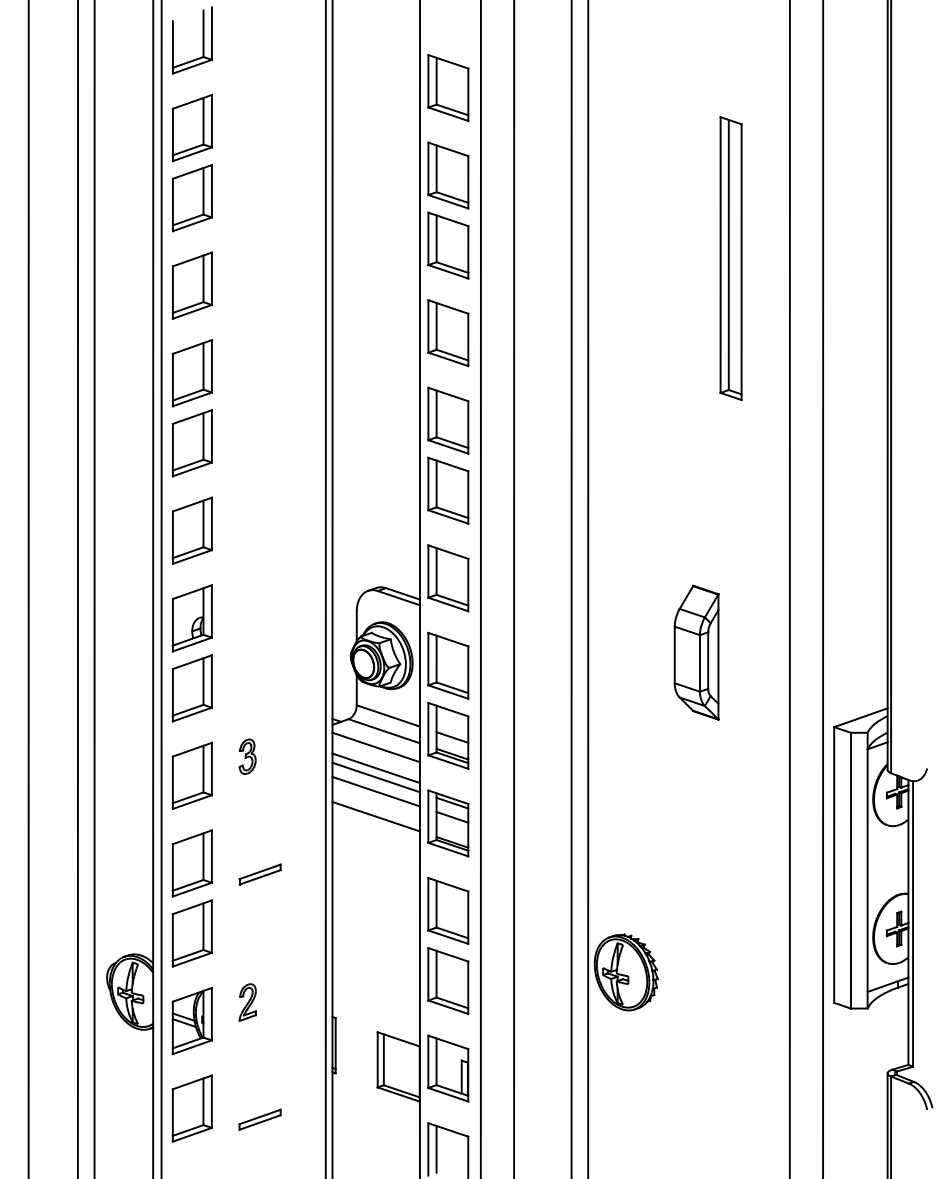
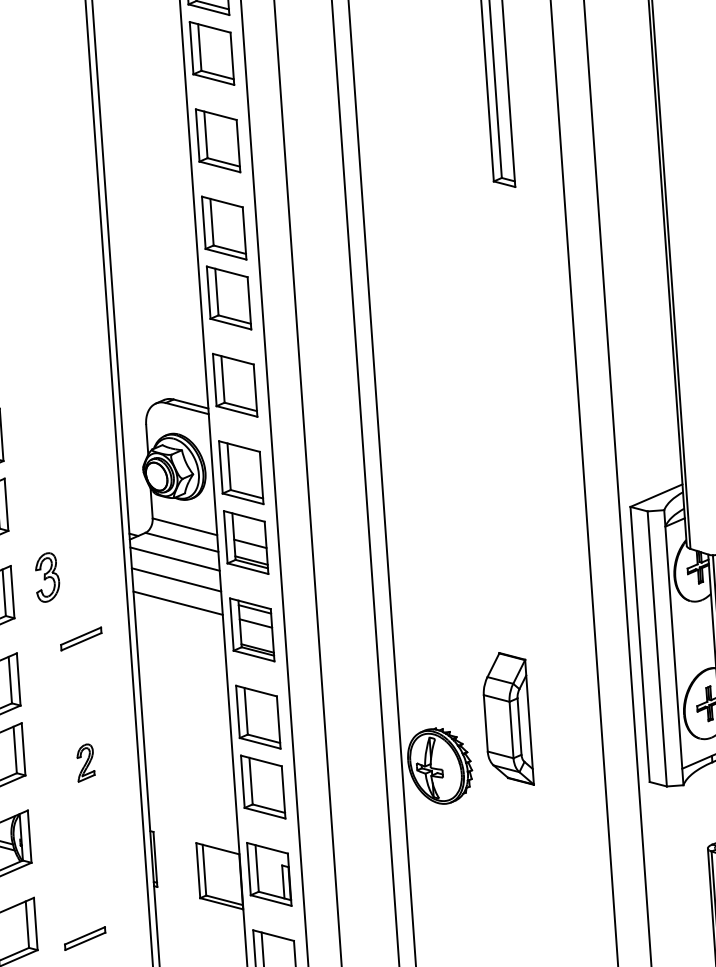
part: (696, 652) -> (507, 719), moved
part: (247, 756) -> (47, 577), size x1.4
line: (375, 777) -> (176, 589), removed
line: (375, 816) -> (179, 628), removed
part: (259, 874) -> (80, 638), moved
part: (247, 1002) -> (85, 762), moved

